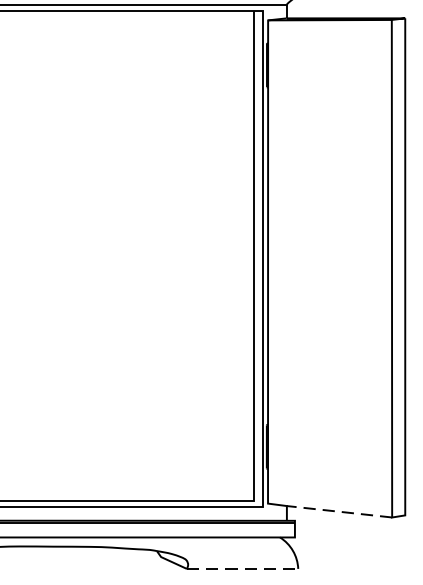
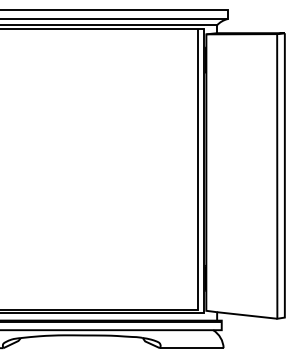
line: (338, 511) -> (246, 315), dashed -> solid
line: (242, 569) -> (191, 348), dashed -> solid

